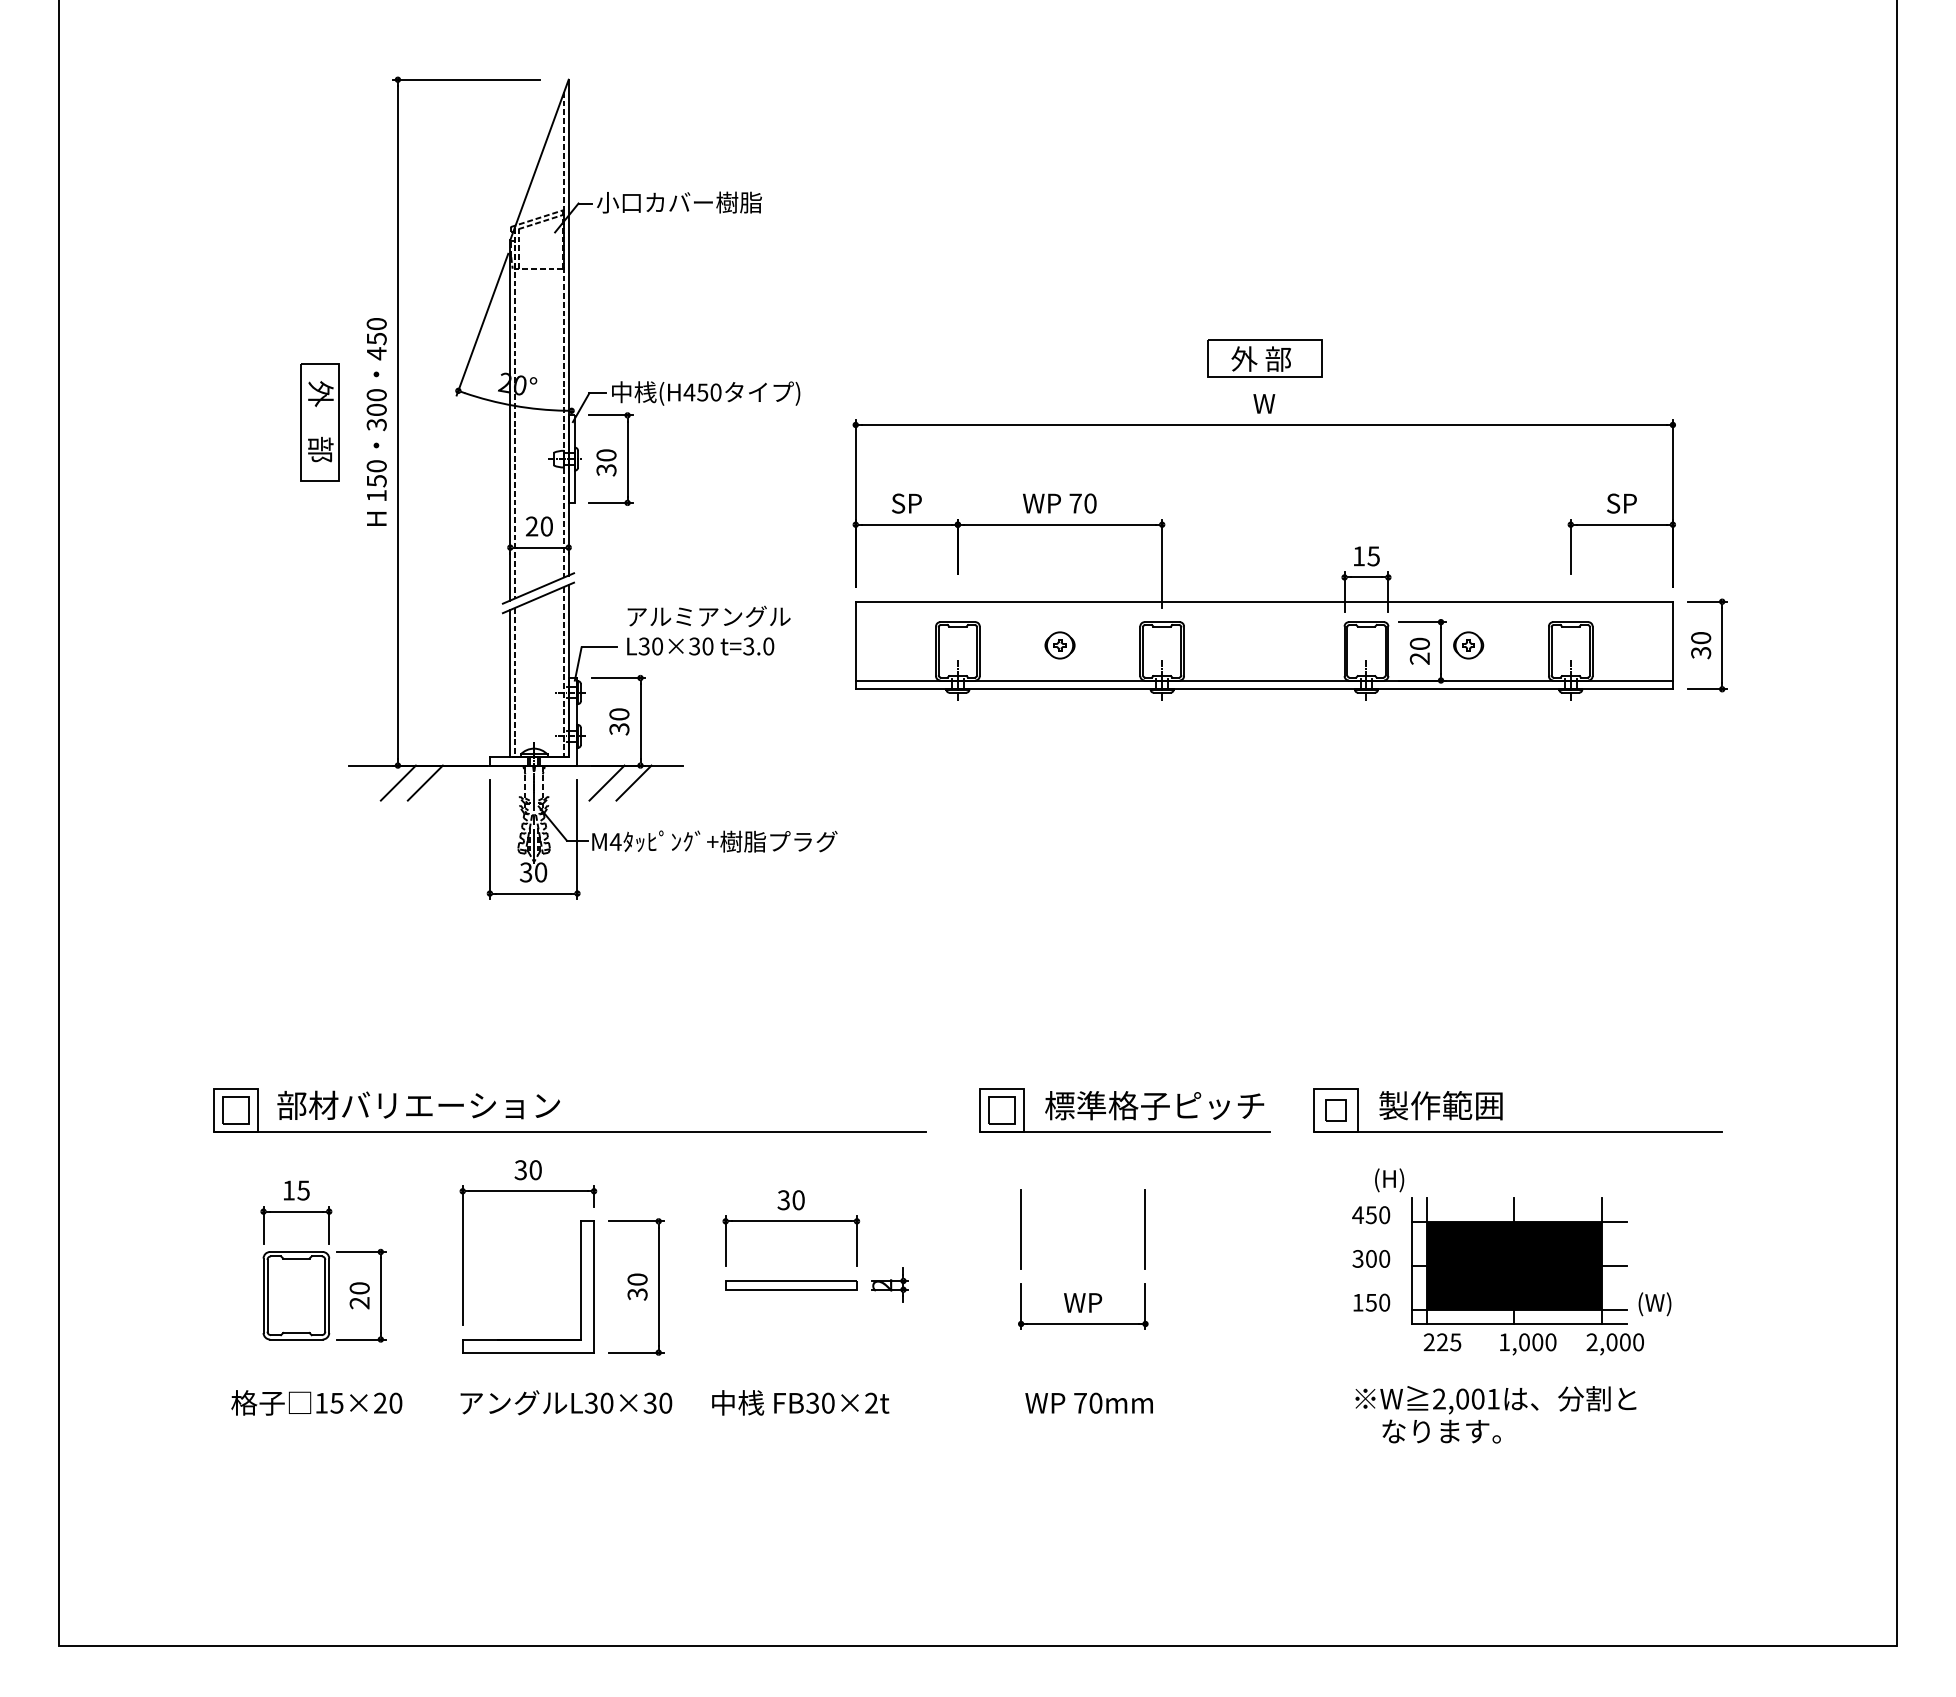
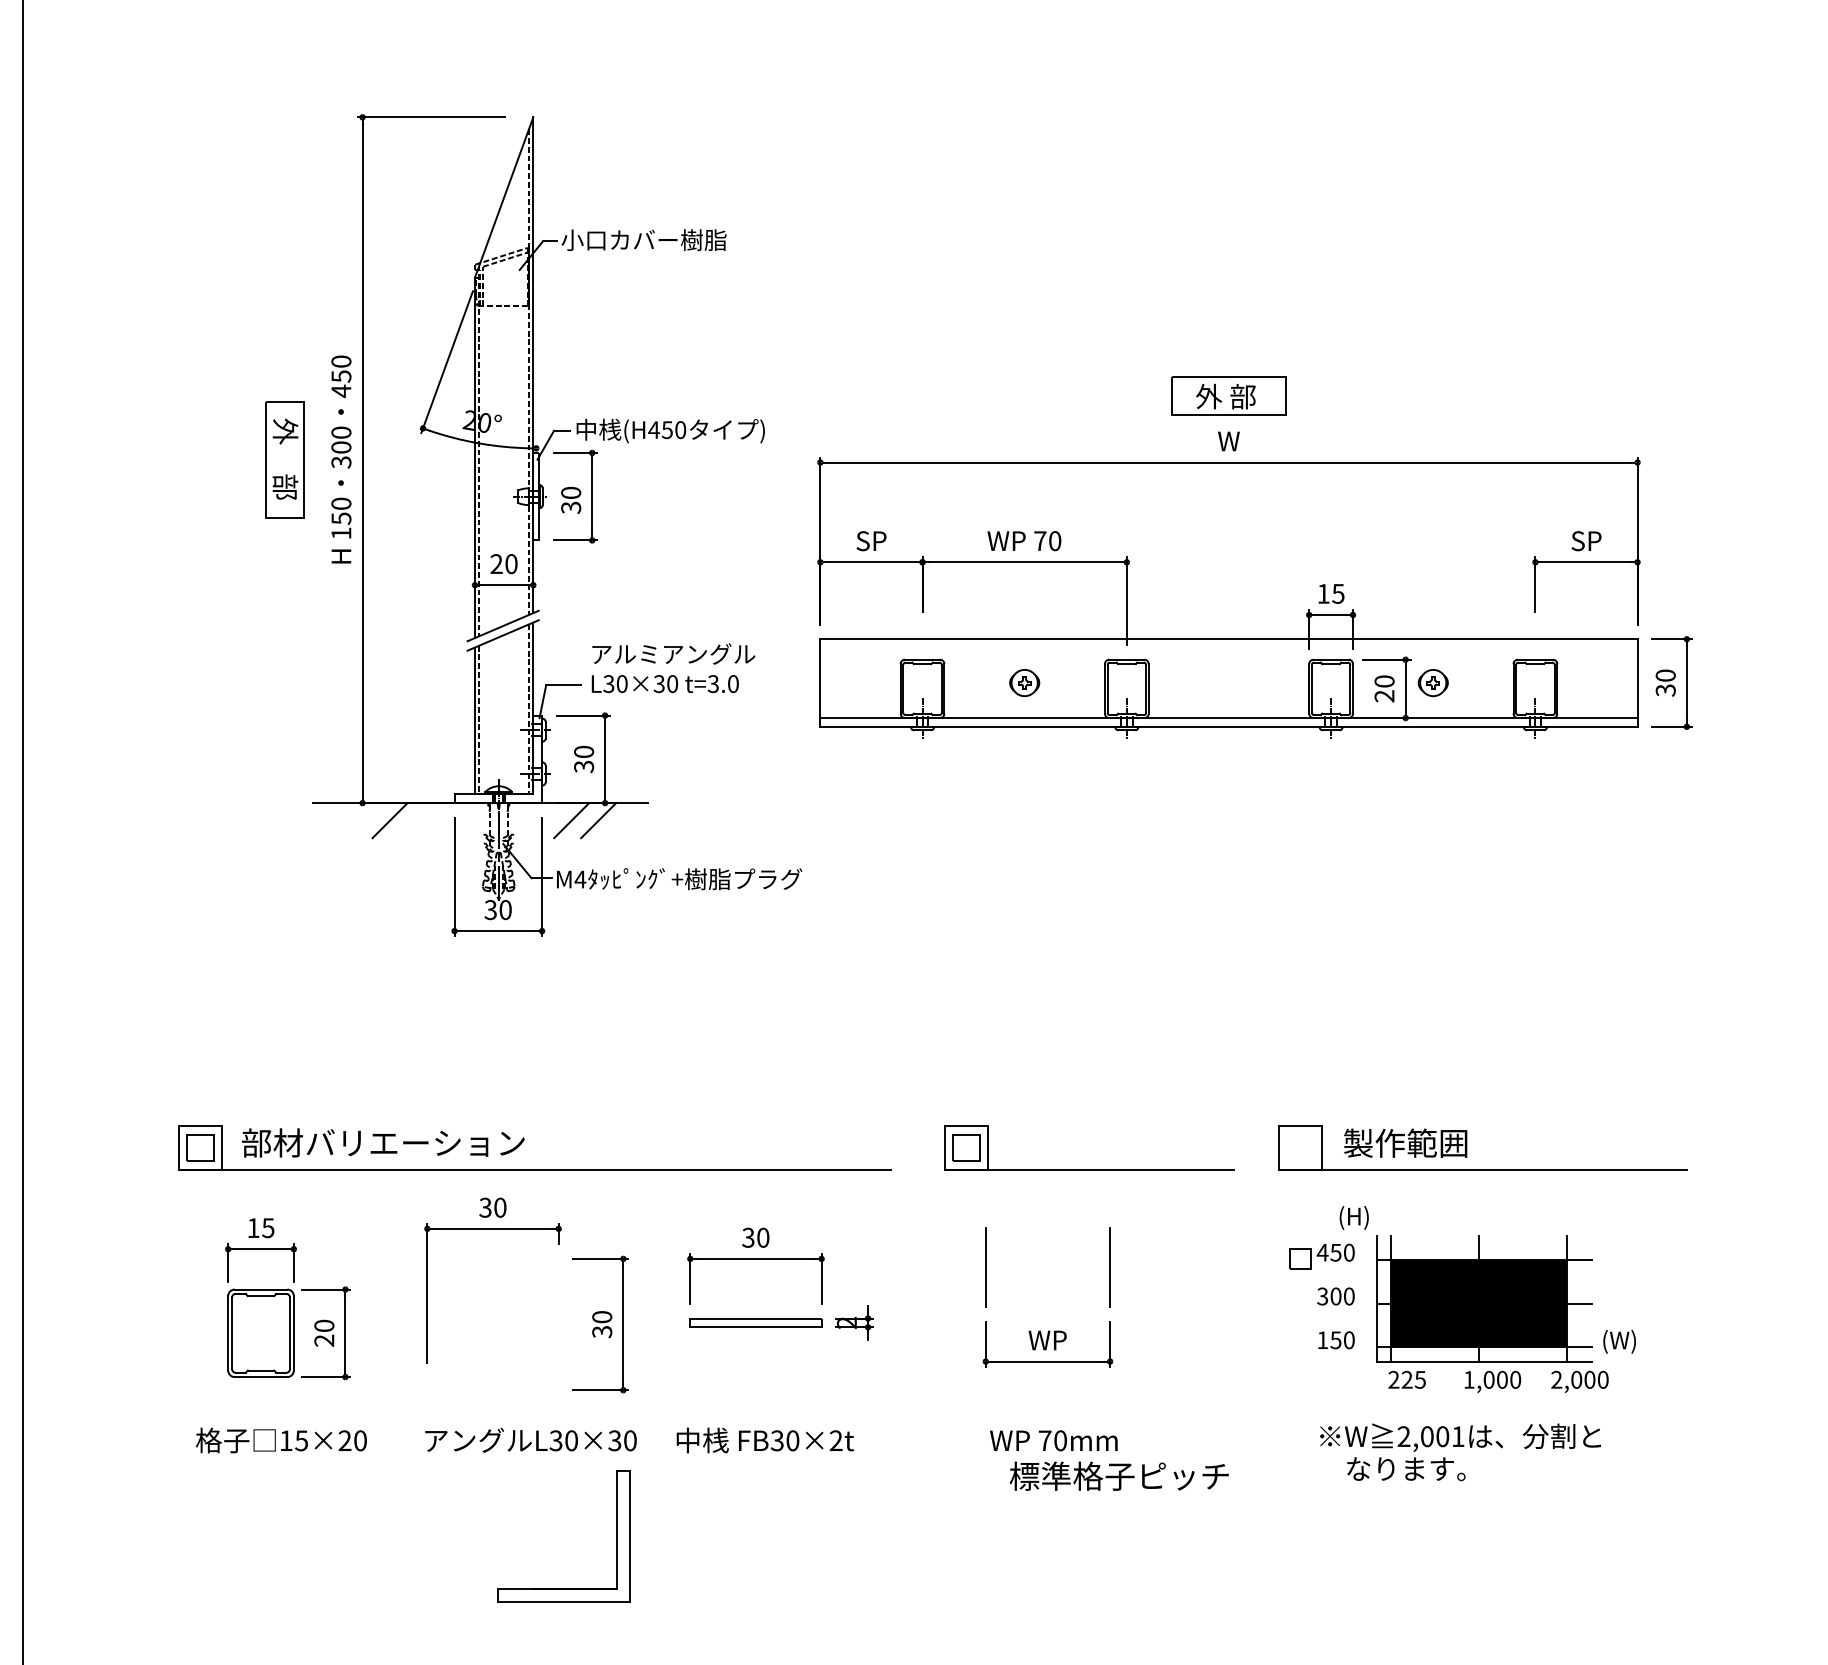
line: (397, 782) -> (362, 820), removed
text: (1154, 1105) -> (1119, 1476), moved
part: (1335, 1110) -> (1300, 1259), moved
part: (580, 1286) -> (616, 1536), moved

